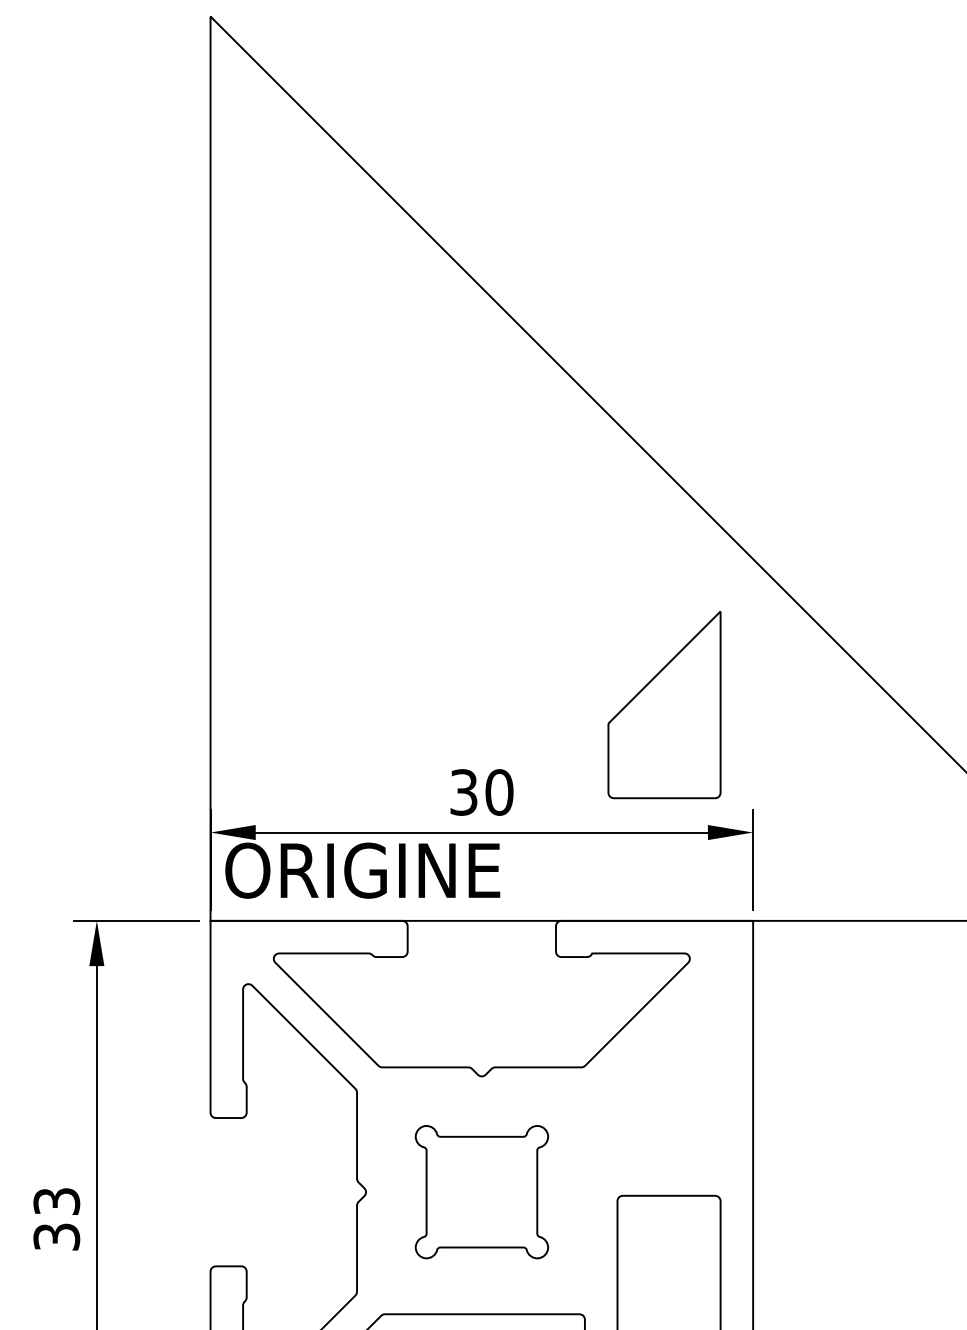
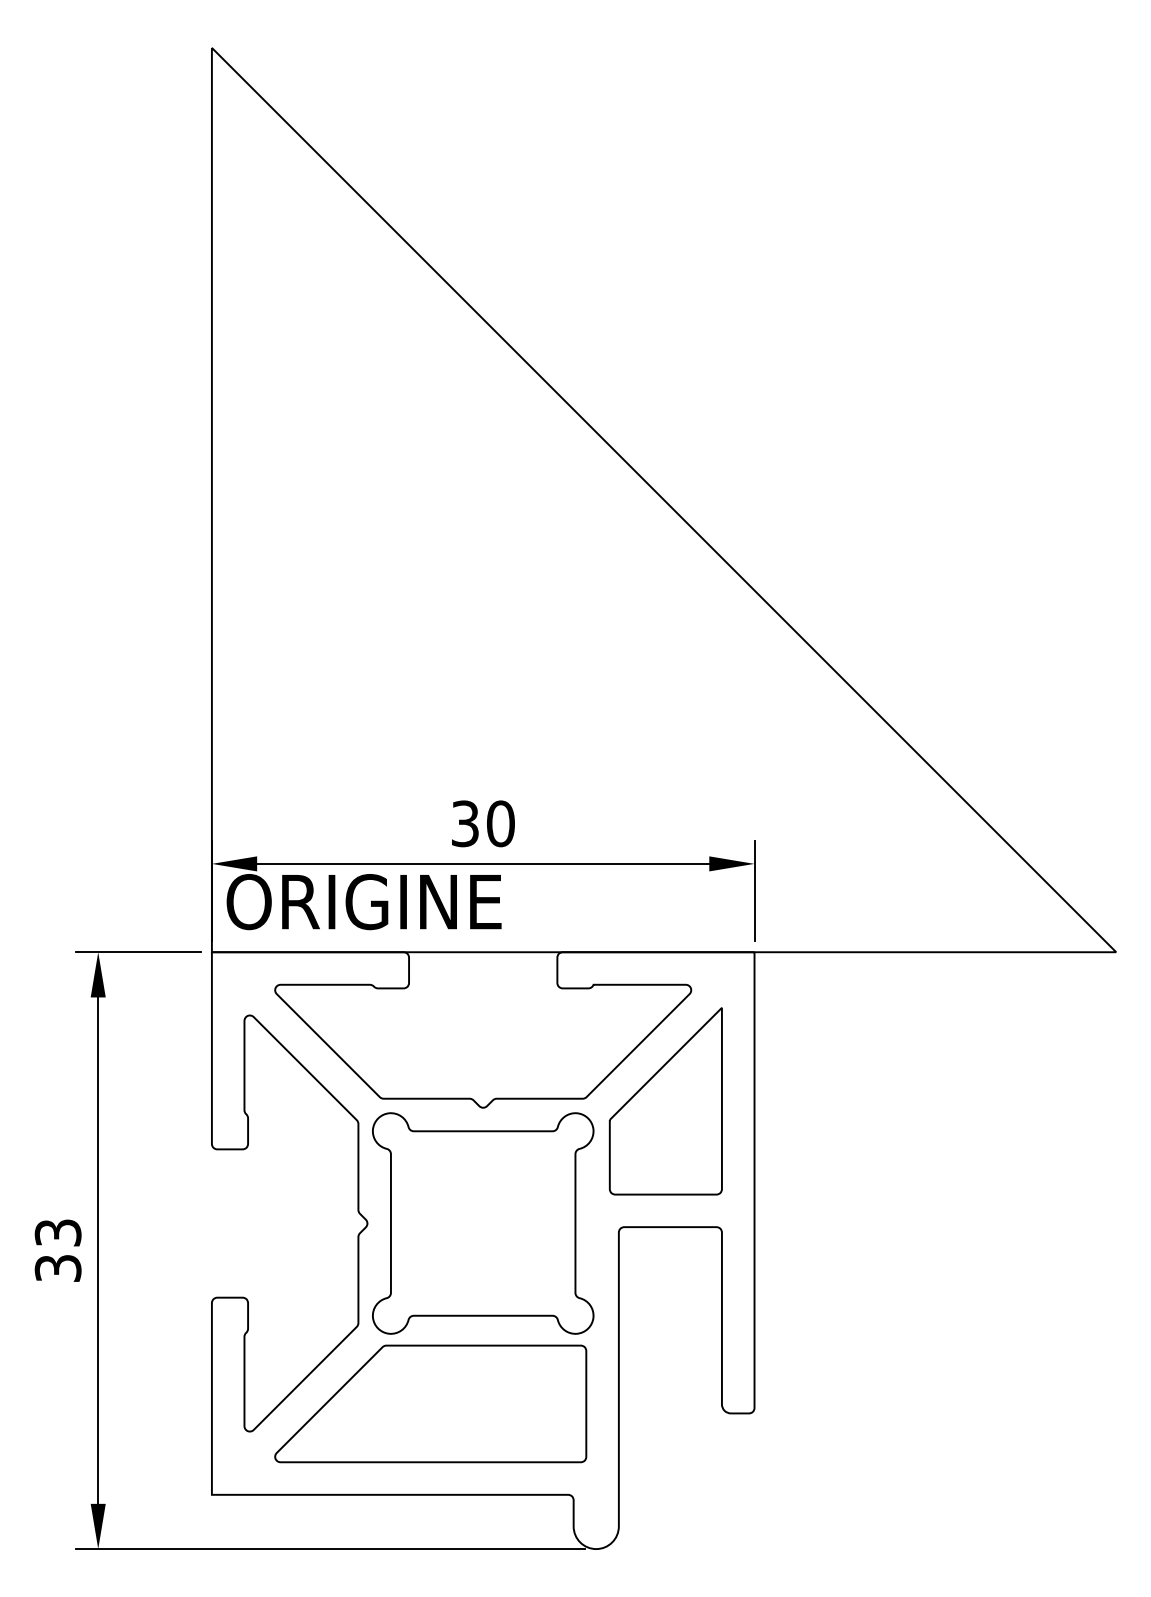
part: (664, 705) -> (665, 1101), moved
part: (482, 1192) -> (483, 1223), size x1.67

